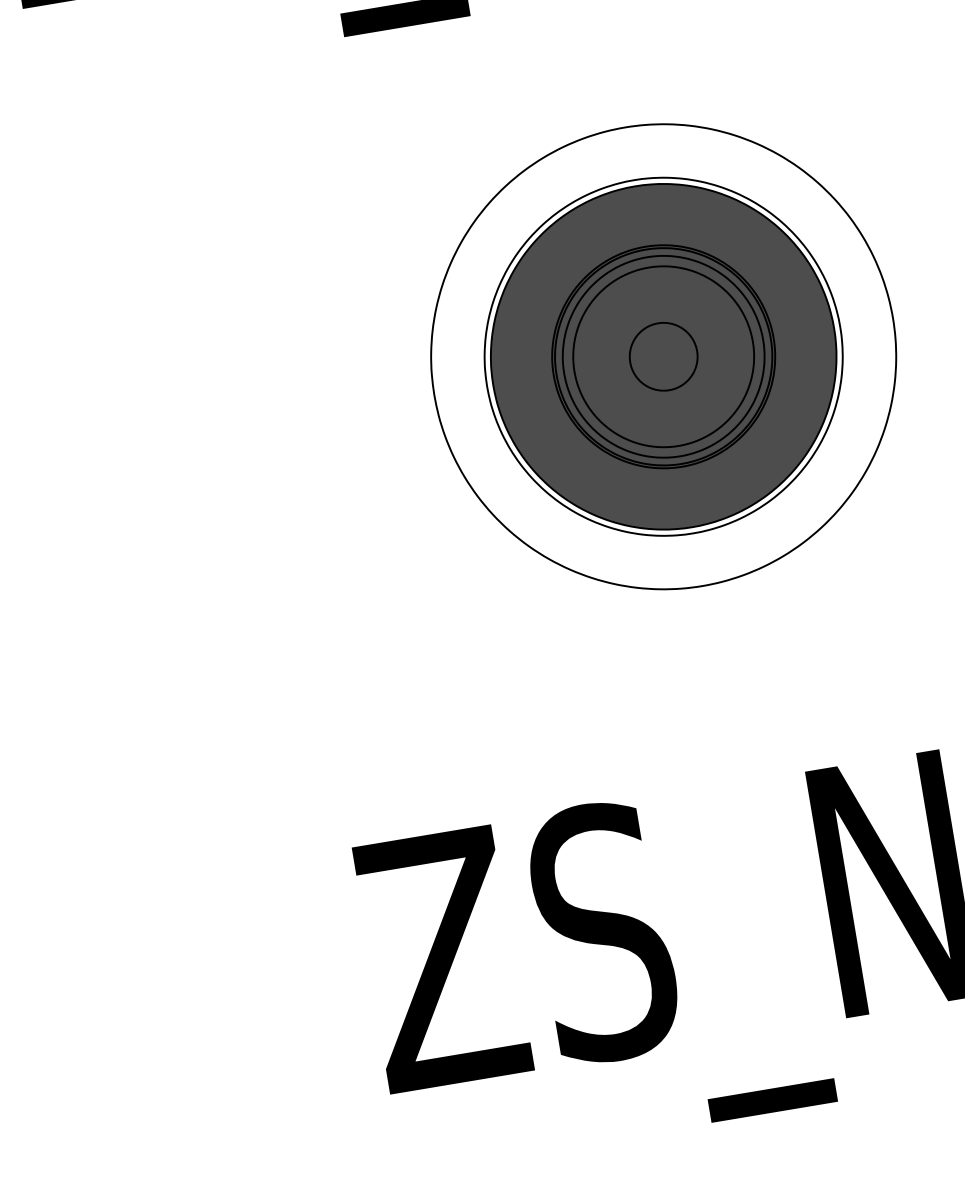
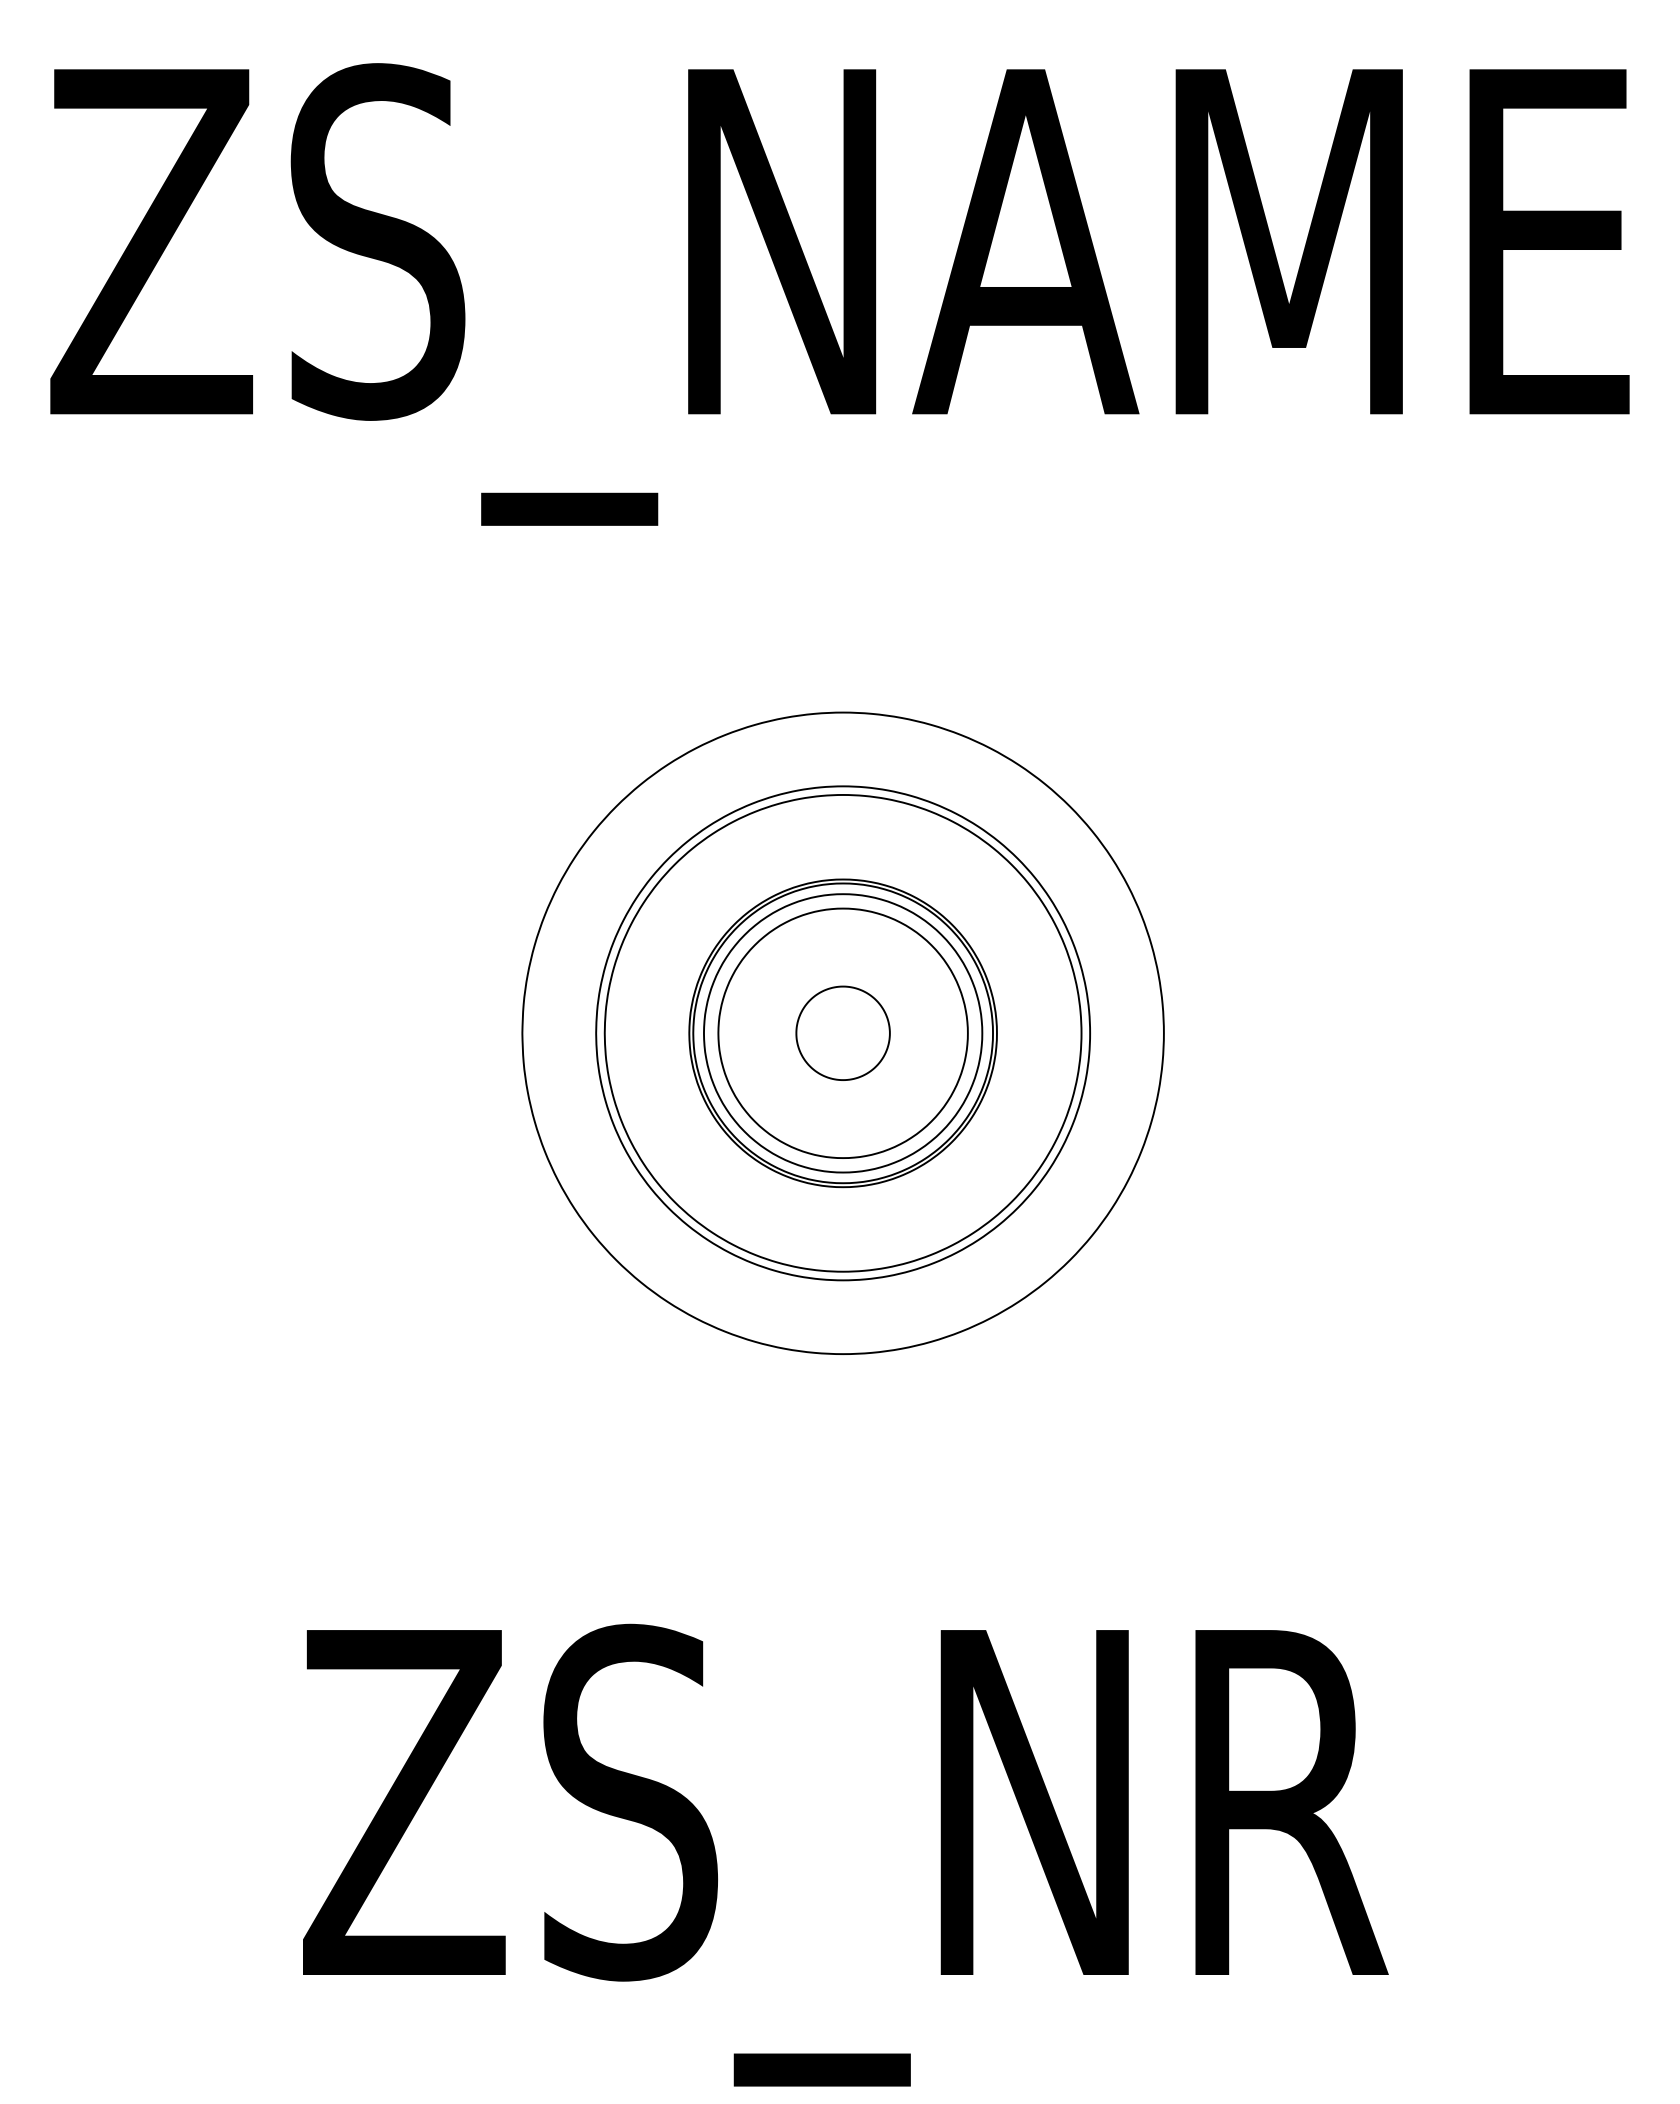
fill: (663, 356) -> (842, 1032), removed

